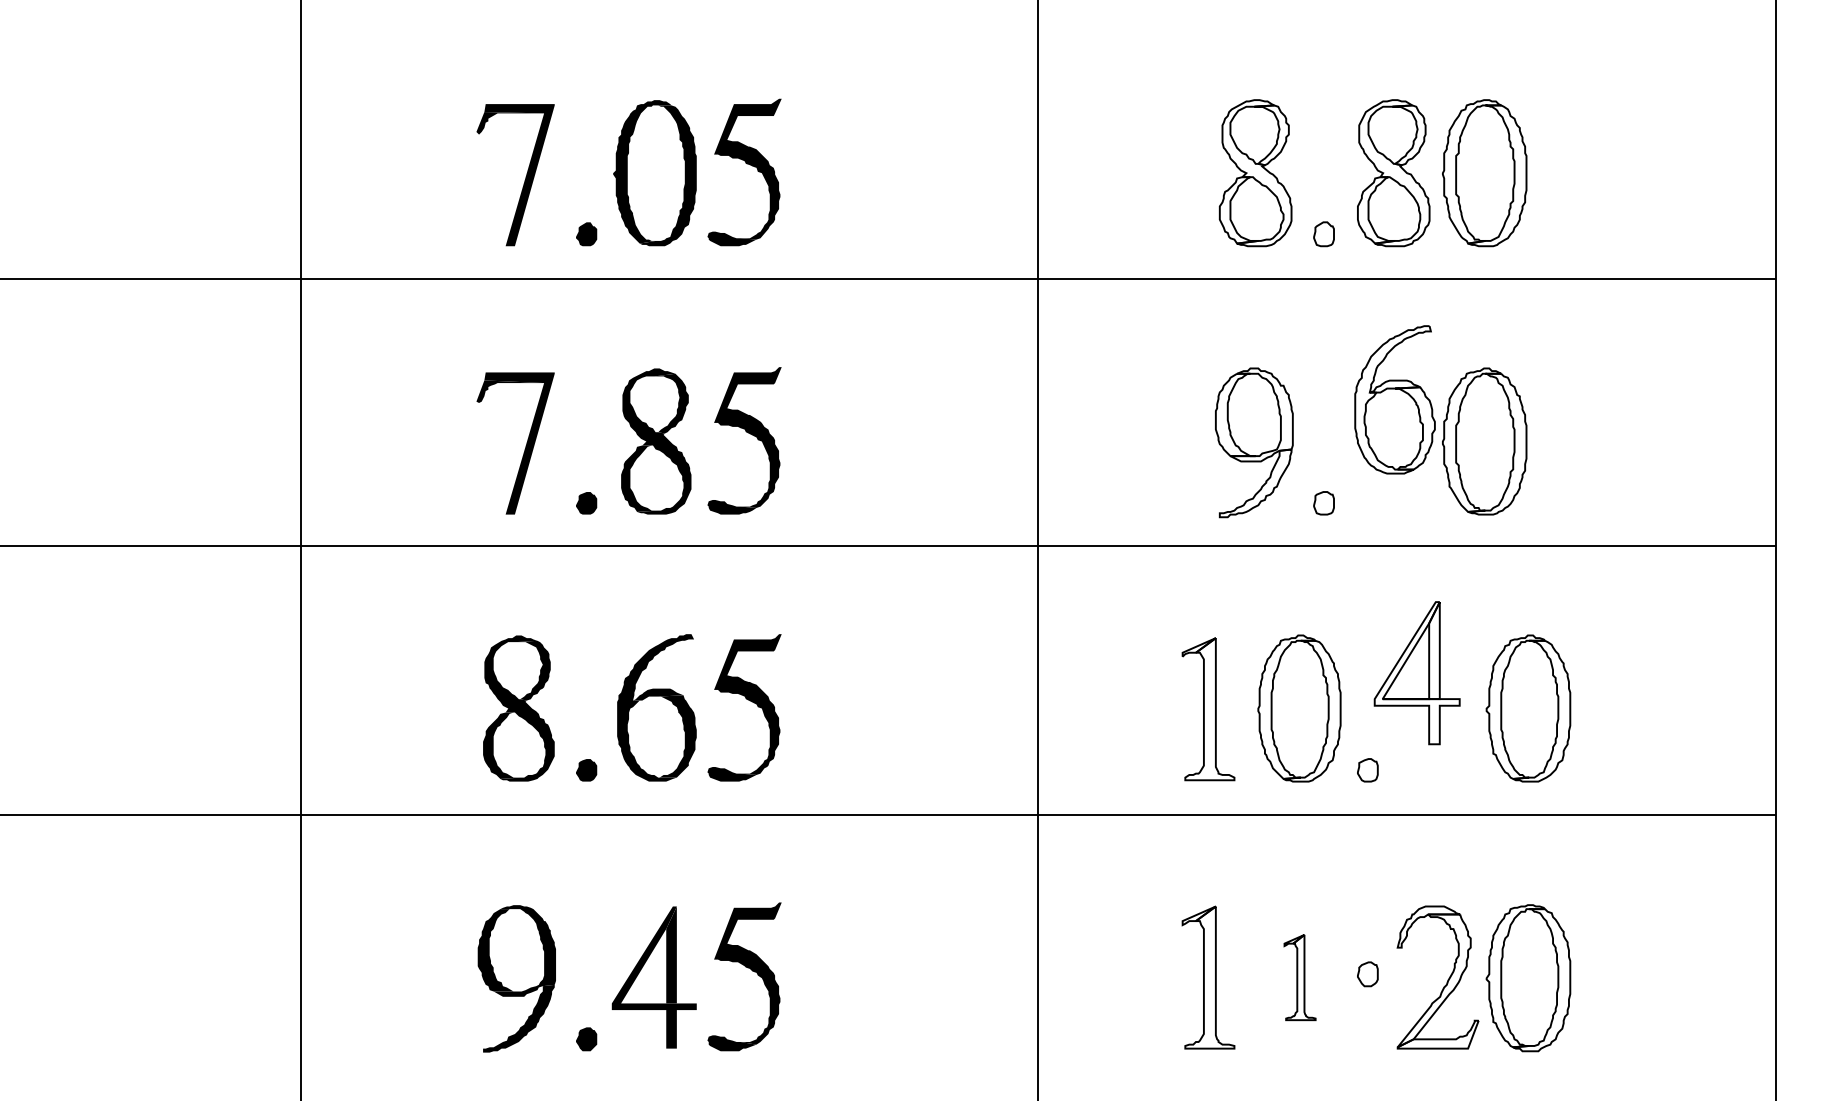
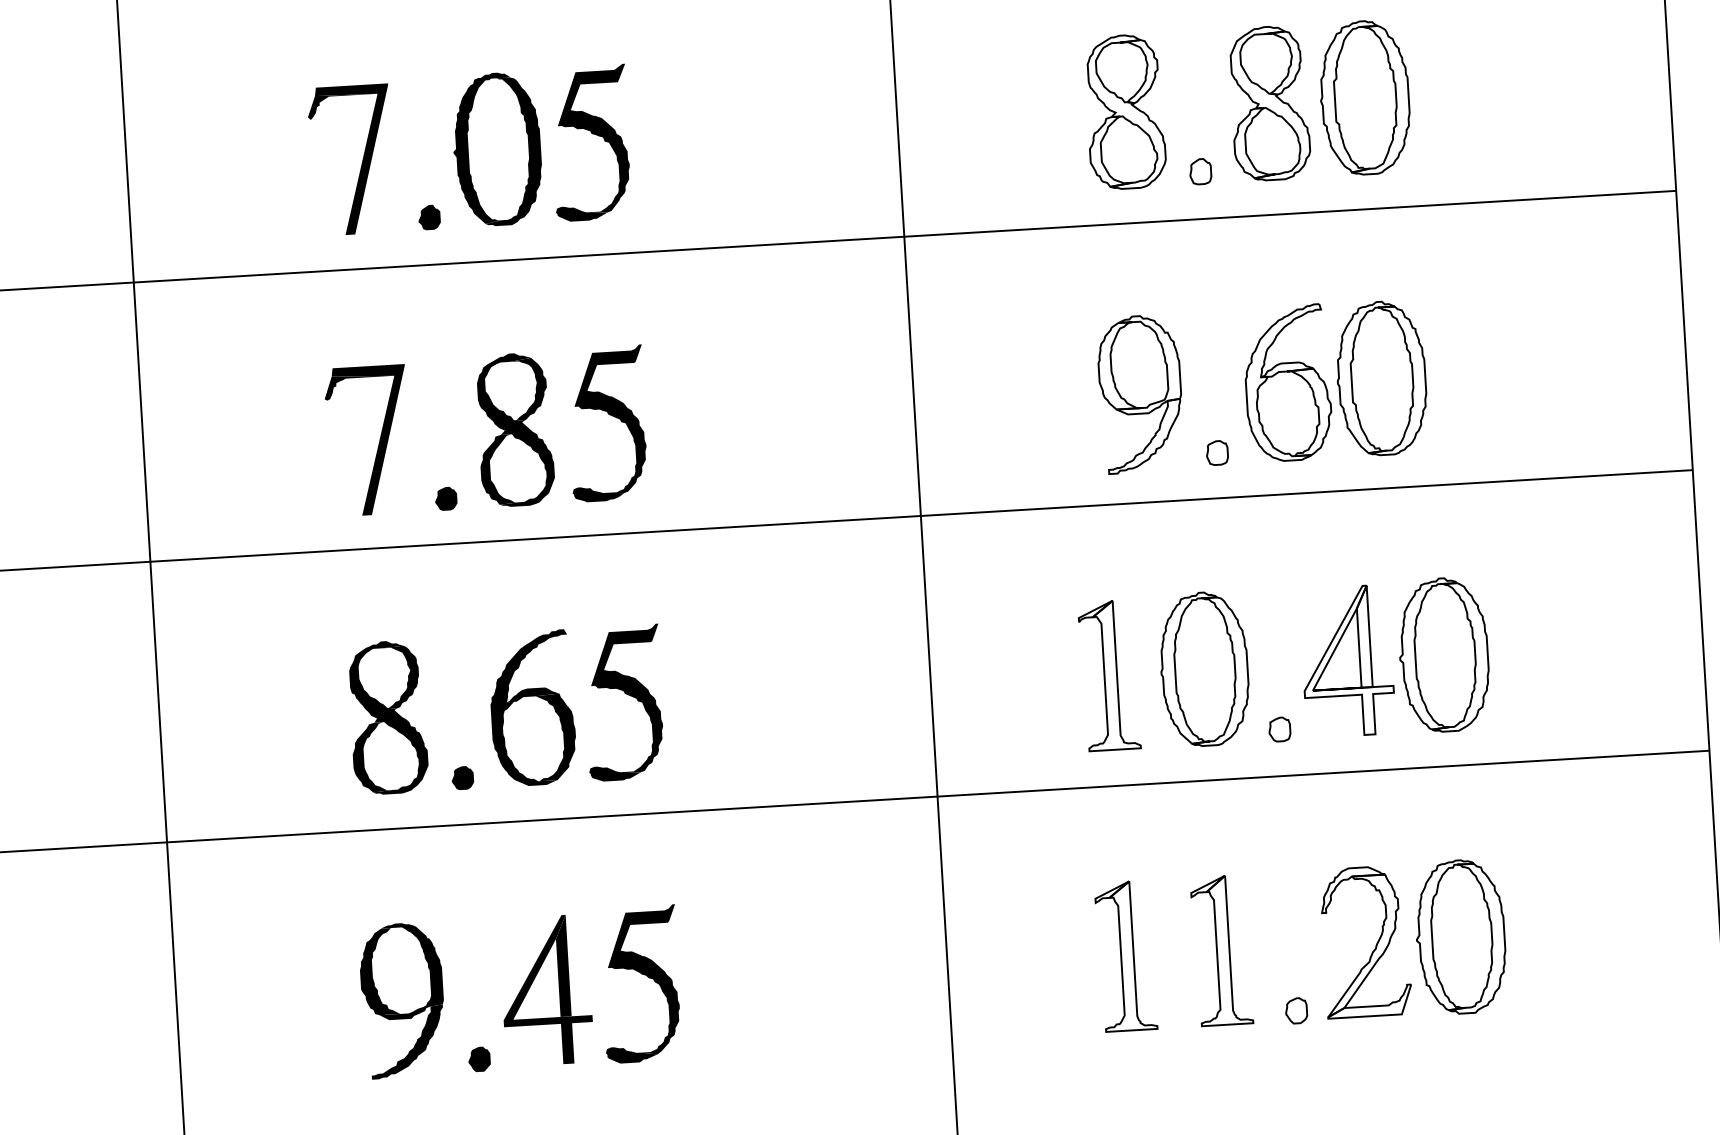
part: (1394, 399) -> (1287, 383), moved
part: (1416, 673) -> (1346, 661), moved
part: (1367, 974) -> (1296, 1011), moved
part: (1299, 977) -> (1221, 950), size x1.67

